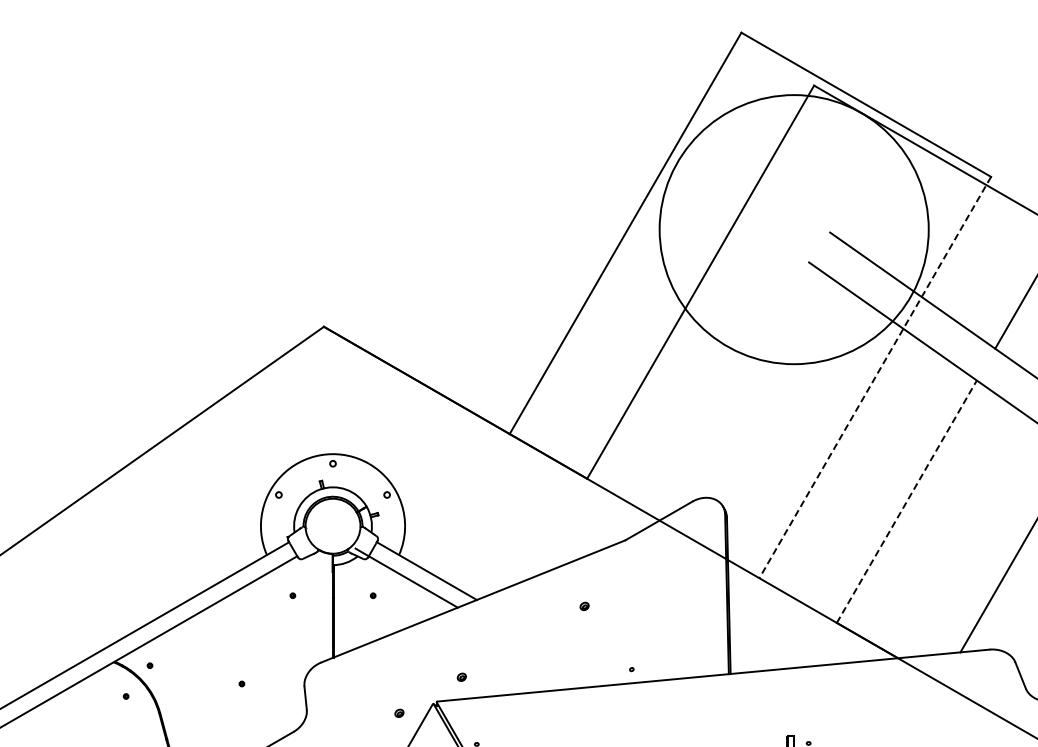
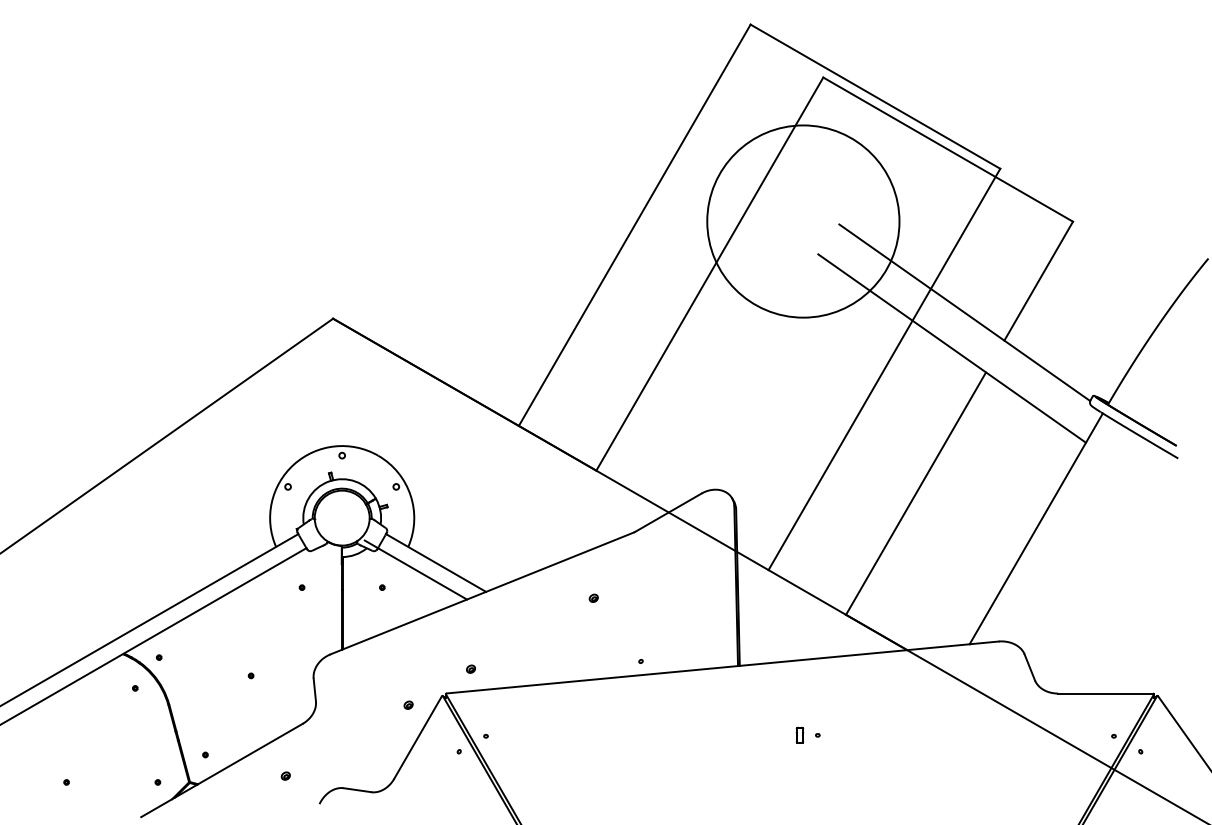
circle: (794, 229) -> (803, 221), size x0.71
line: (875, 377) -> (884, 369), dashed -> solid
line: (907, 501) -> (916, 493), dashed -> solid

